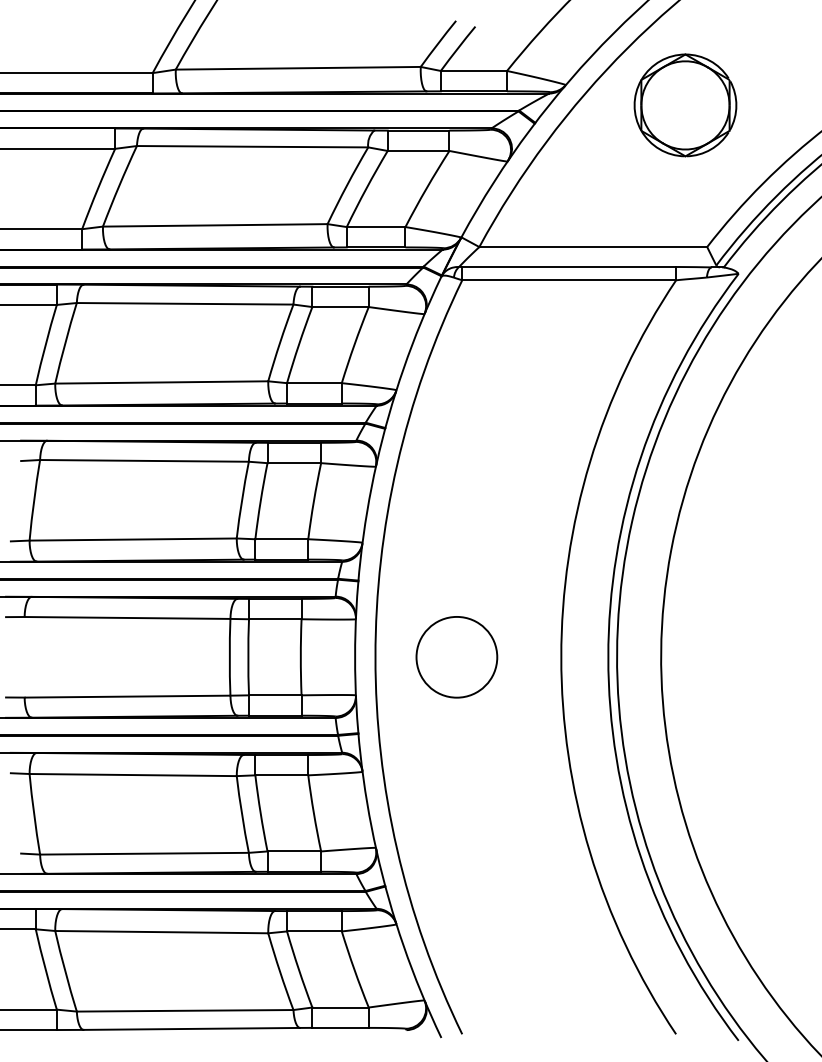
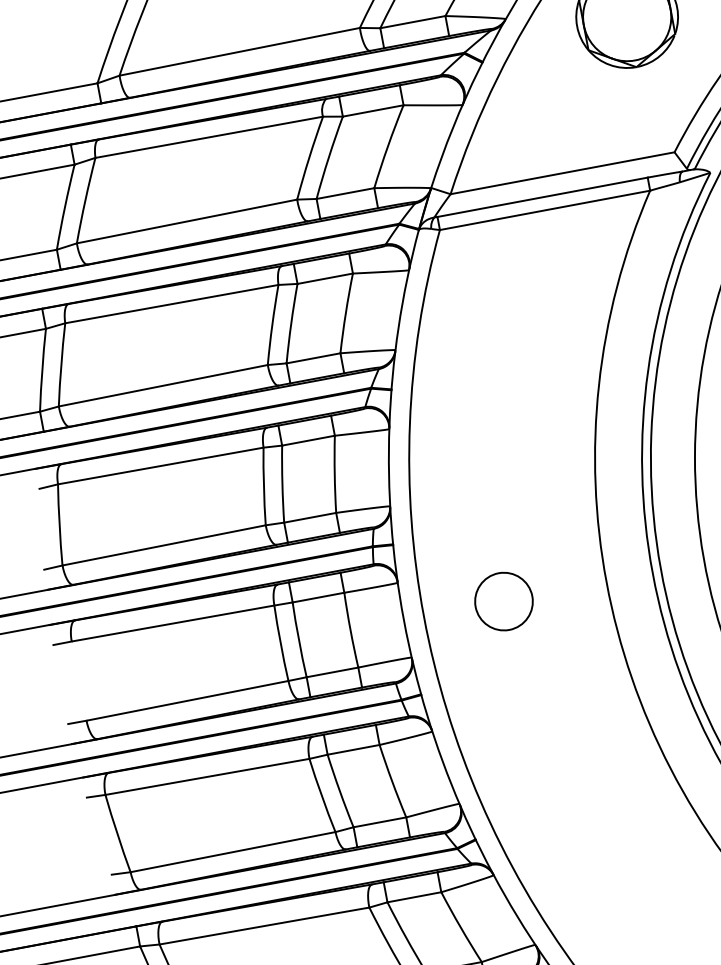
circle: (456, 657) -> (503, 601), size x0.71

